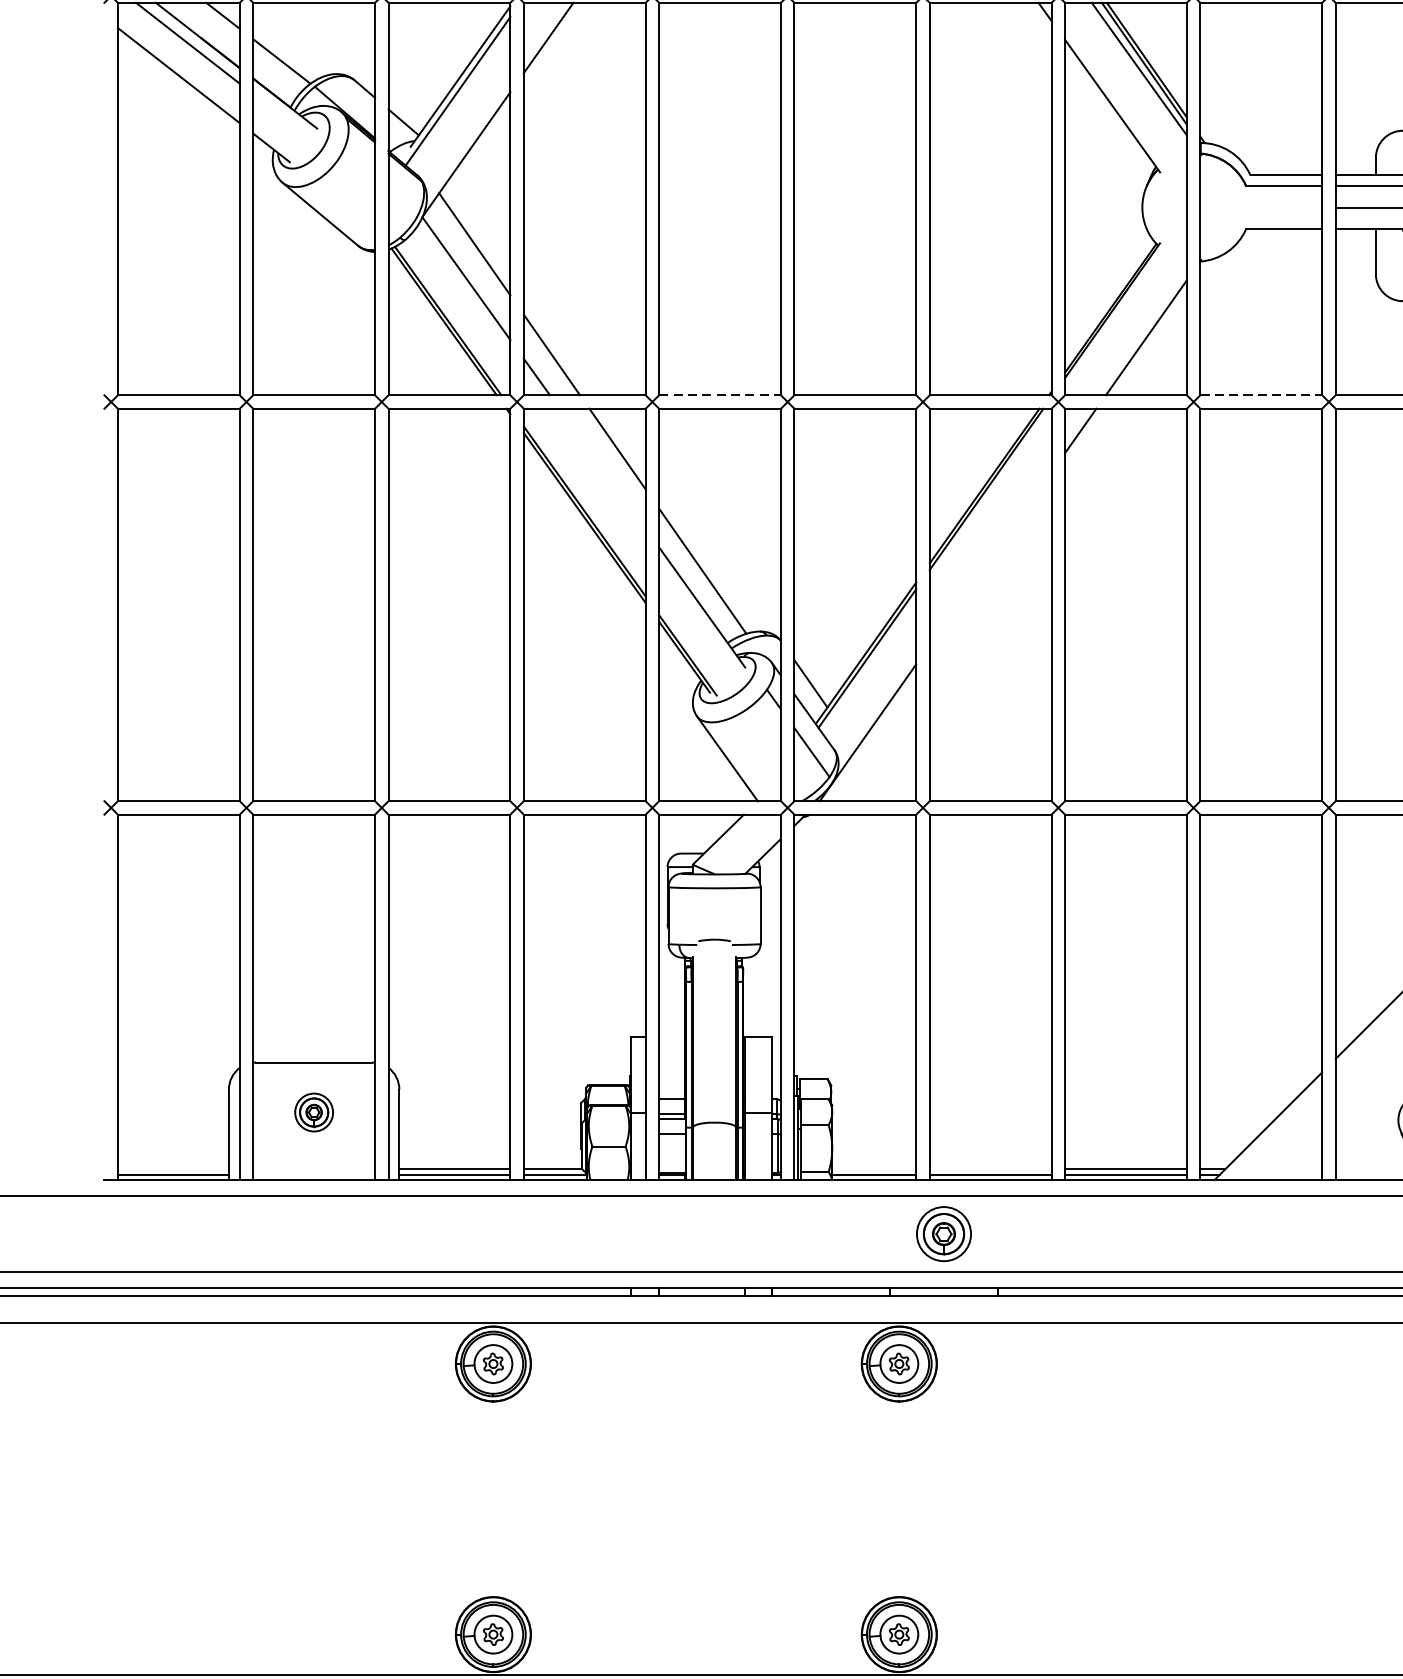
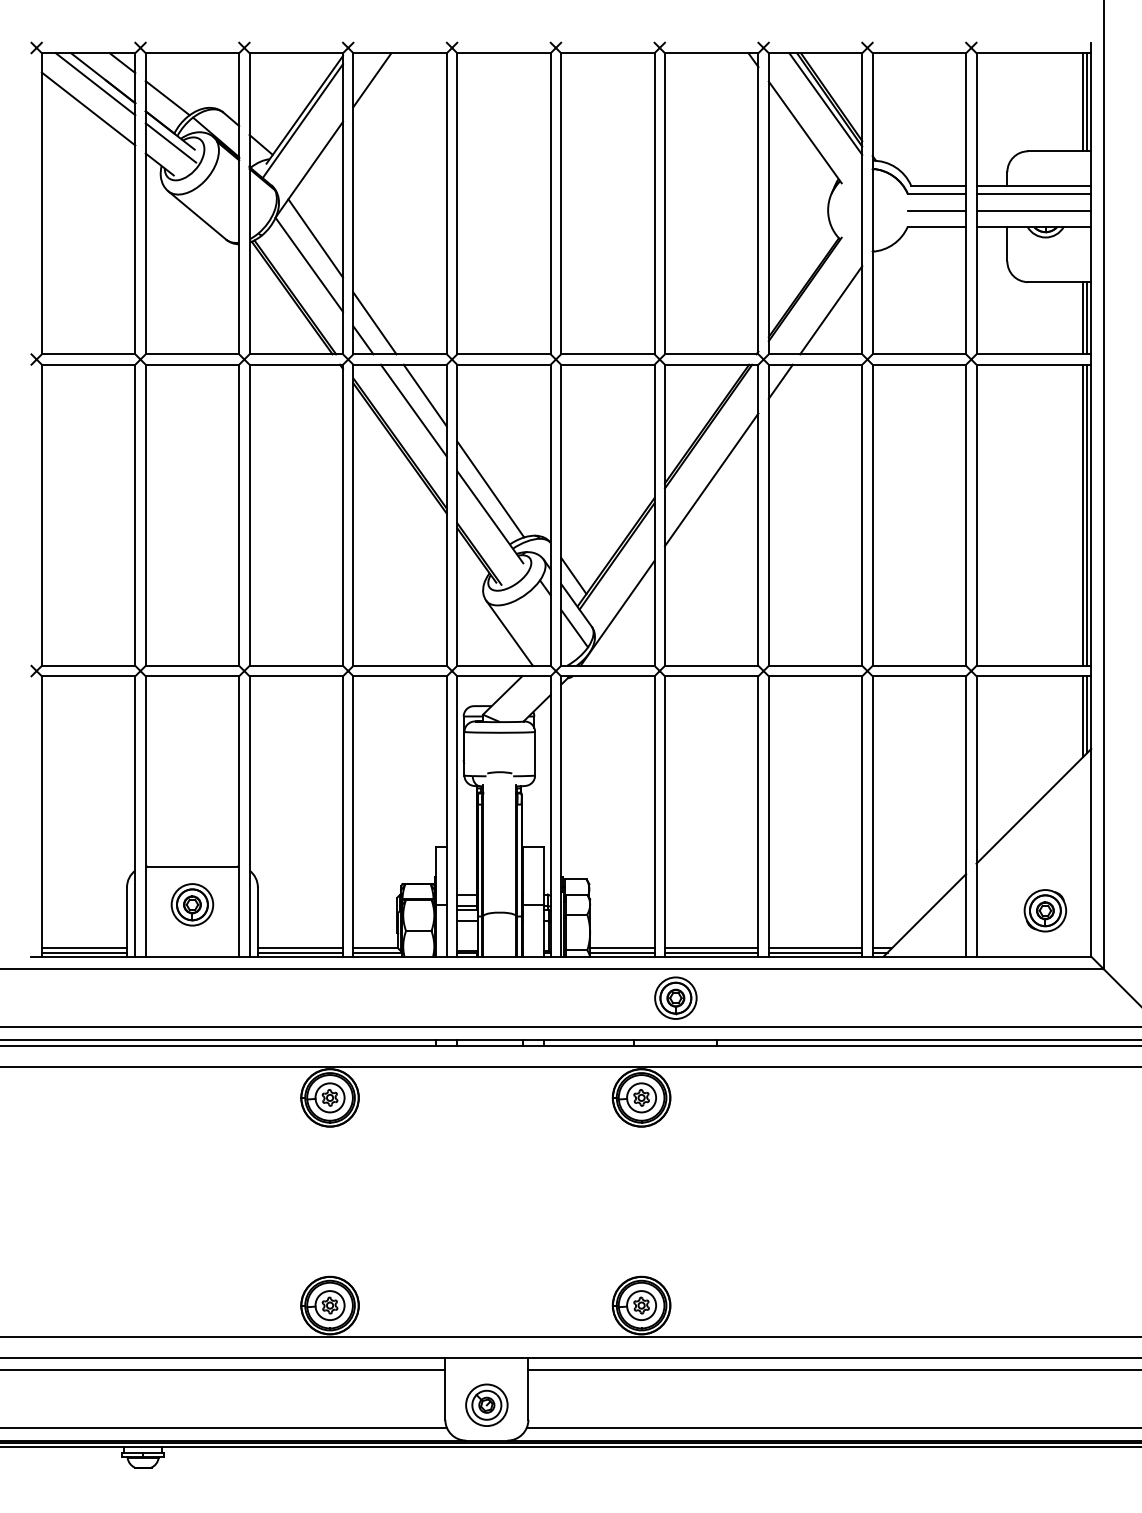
line: (285, 119) -> (170, 142), added
line: (1283, 207) -> (936, 210), added
line: (720, 395) -> (504, 354), dashed -> solid
line: (1261, 395) -> (919, 354), dashed -> solid
line: (602, 468) -> (413, 410), added
line: (990, 558) -> (711, 479), added
part: (314, 1112) -> (192, 904), size x1.43
line: (173, 1169) -> (84, 948), added
line: (874, 1169) -> (622, 948), added
line: (990, 1169) -> (711, 948), added

